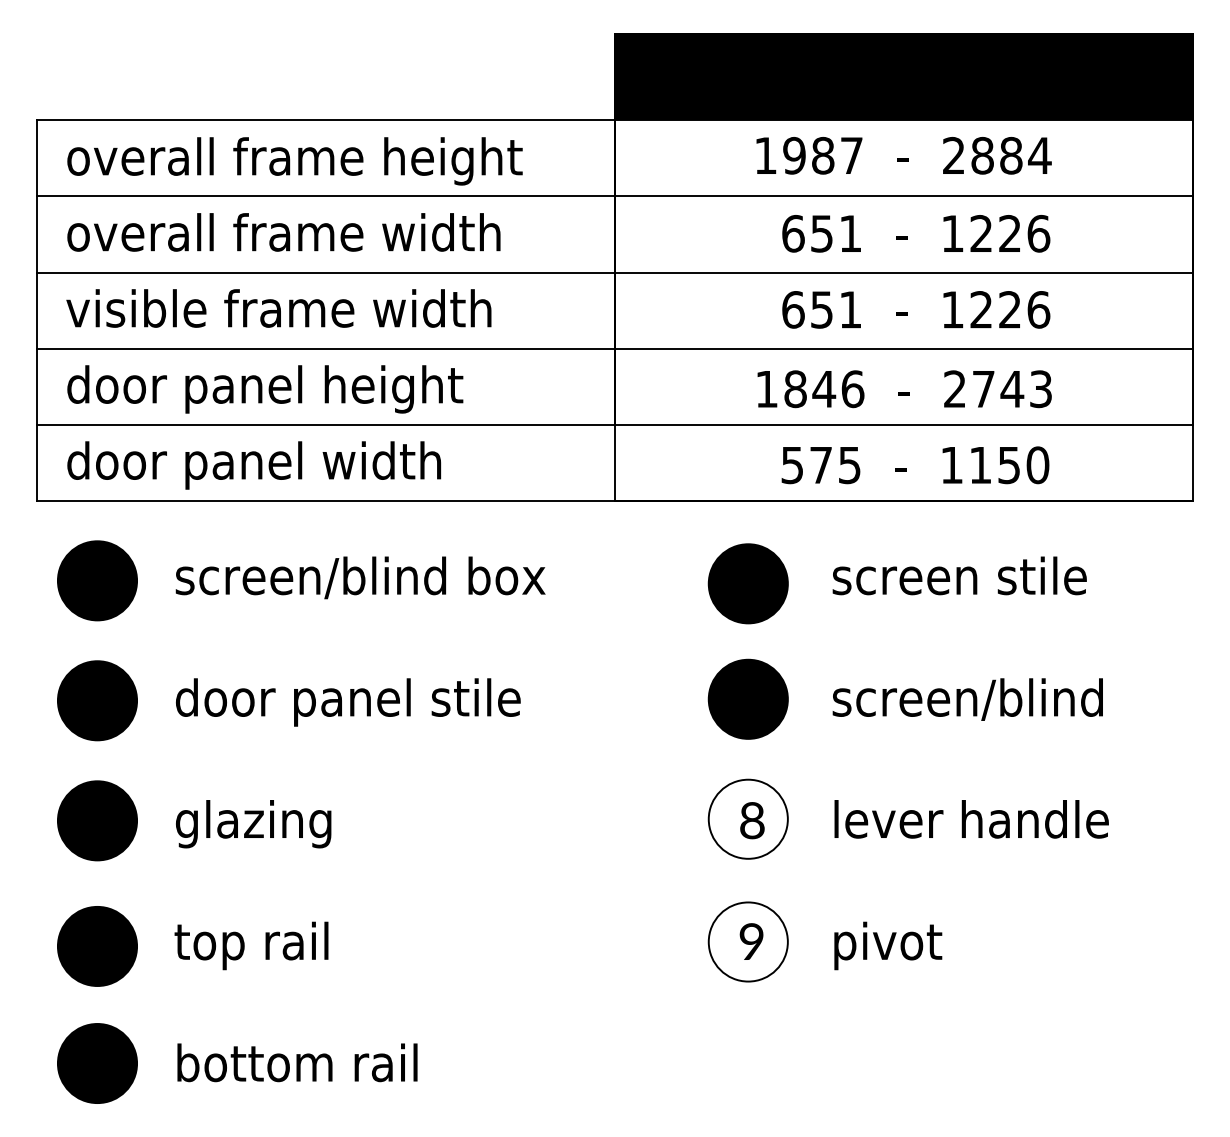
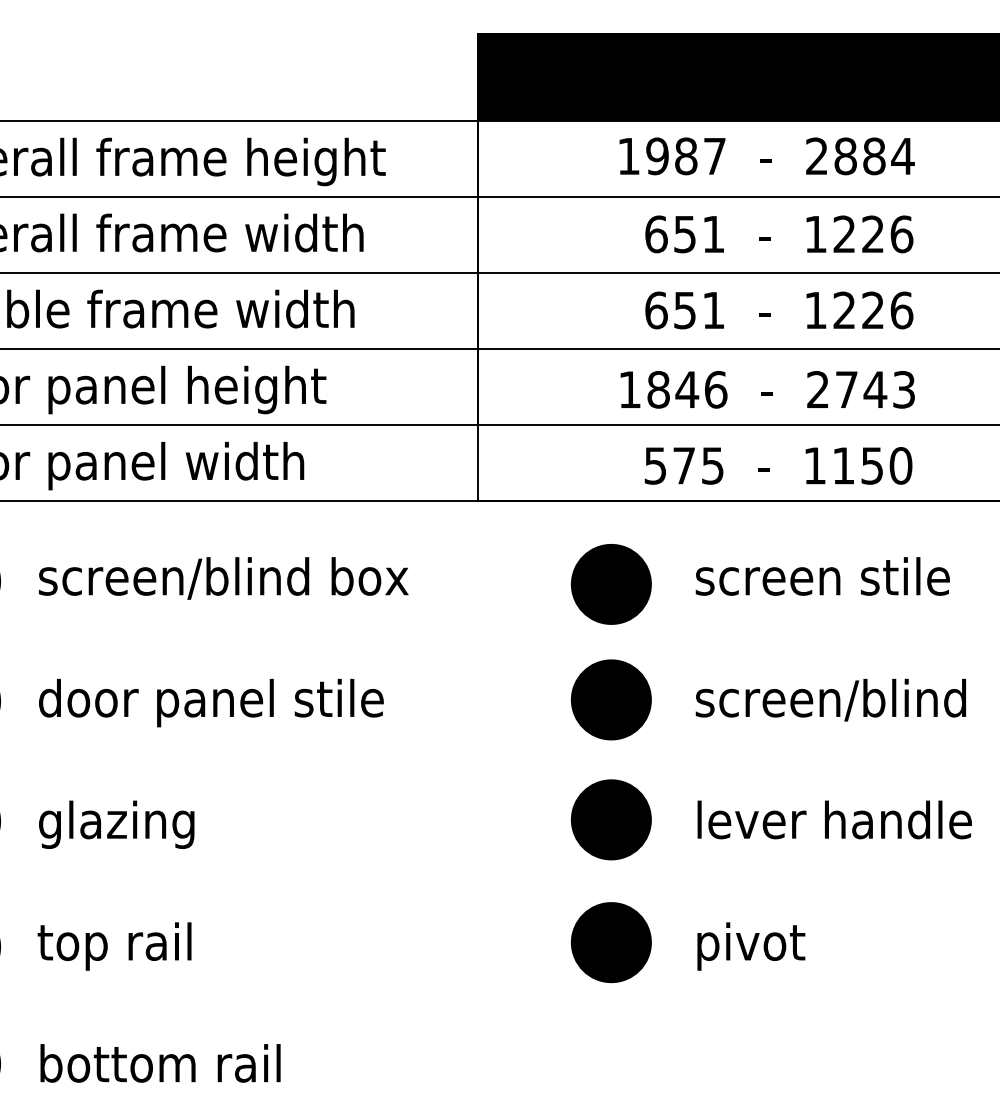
fill: (747, 818) -> (610, 819), added
fill: (747, 941) -> (610, 942), added

